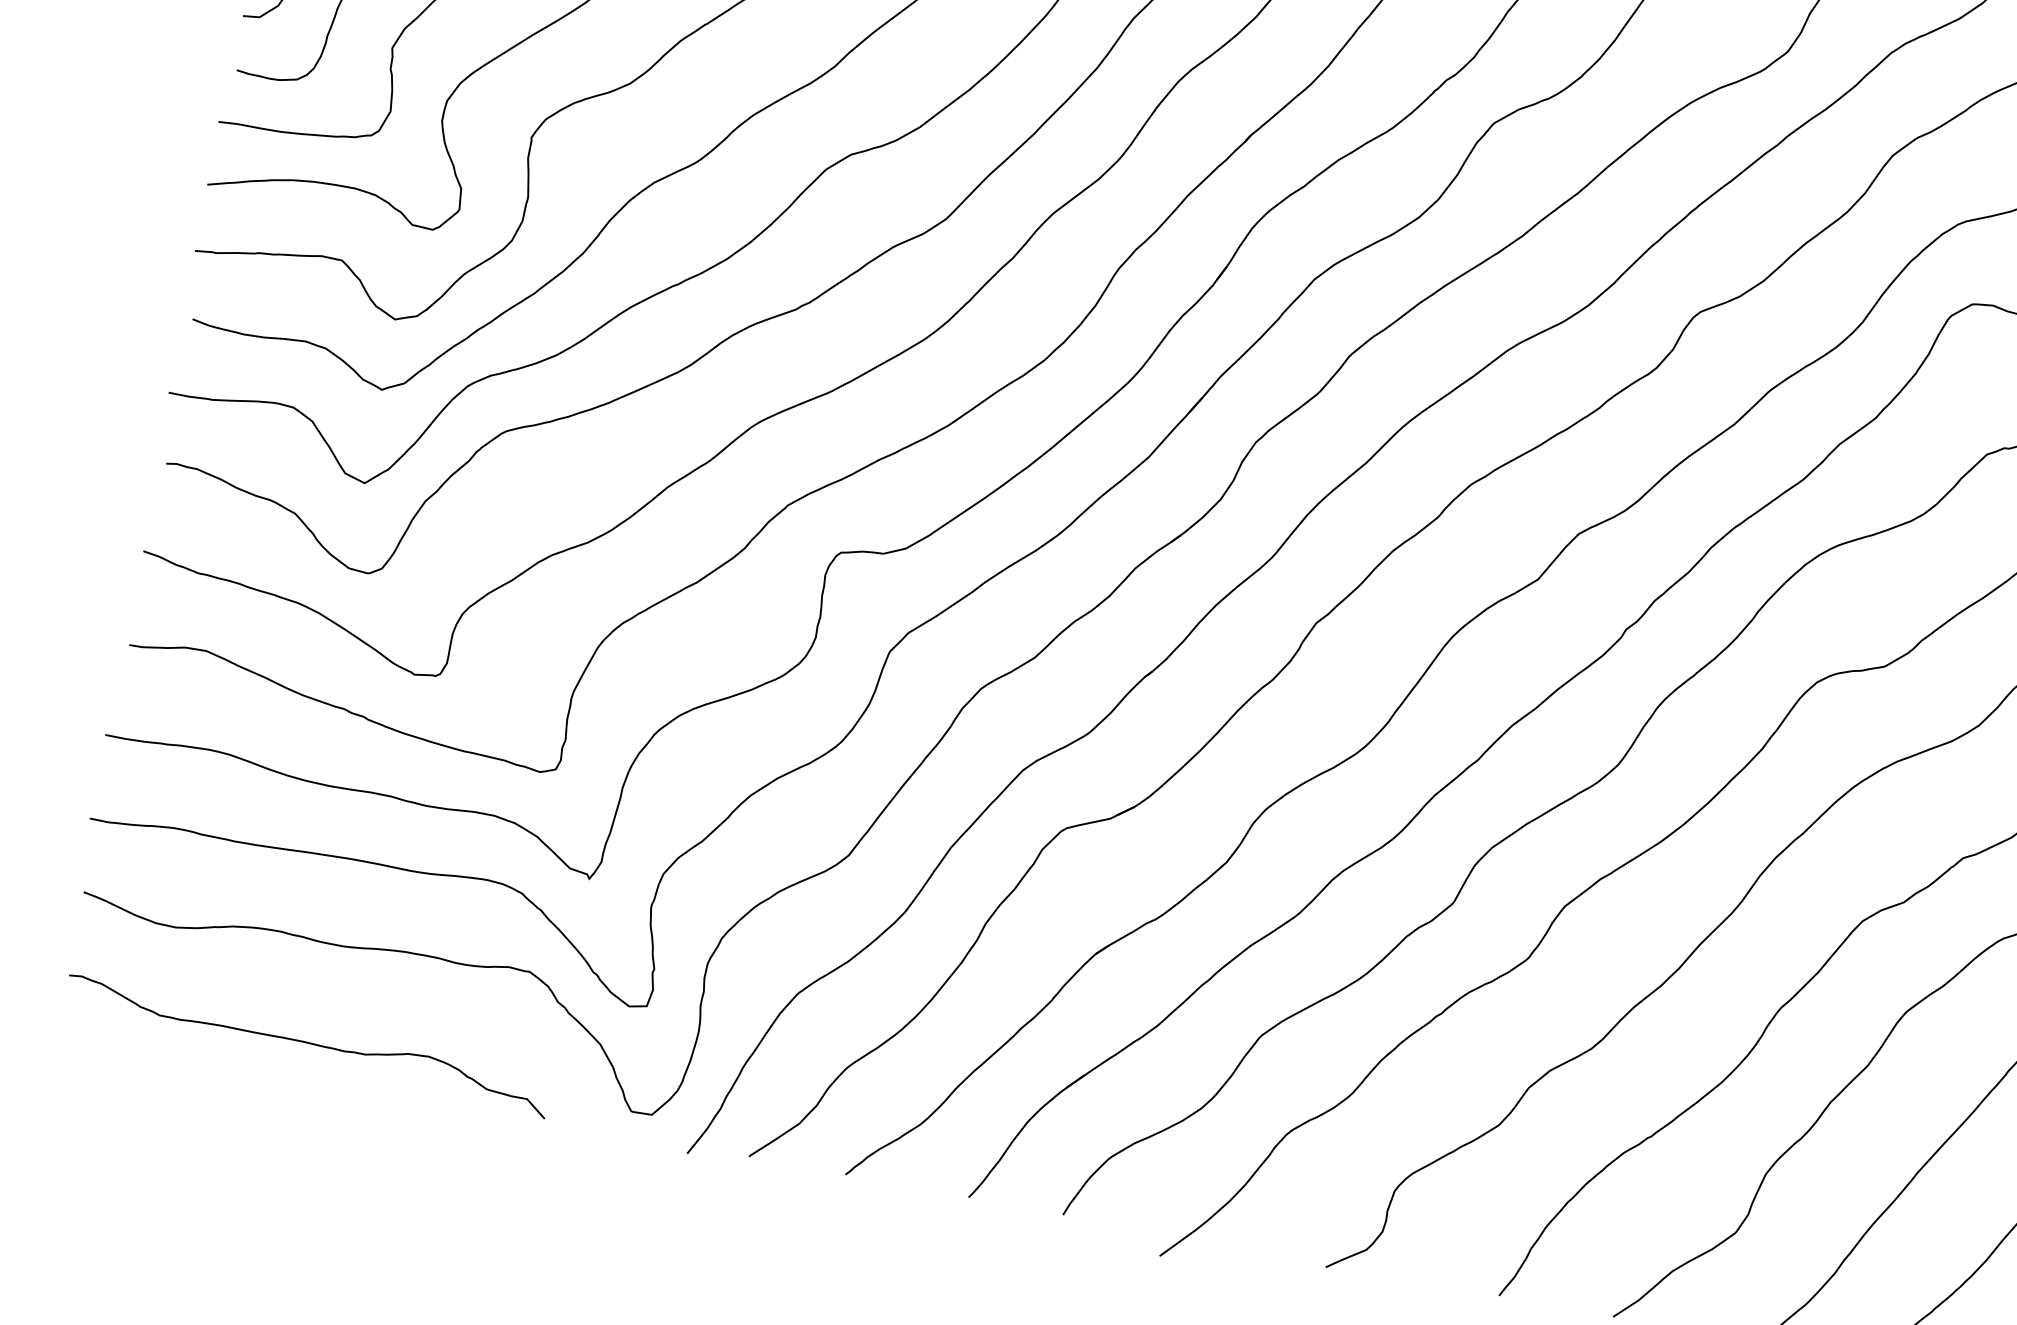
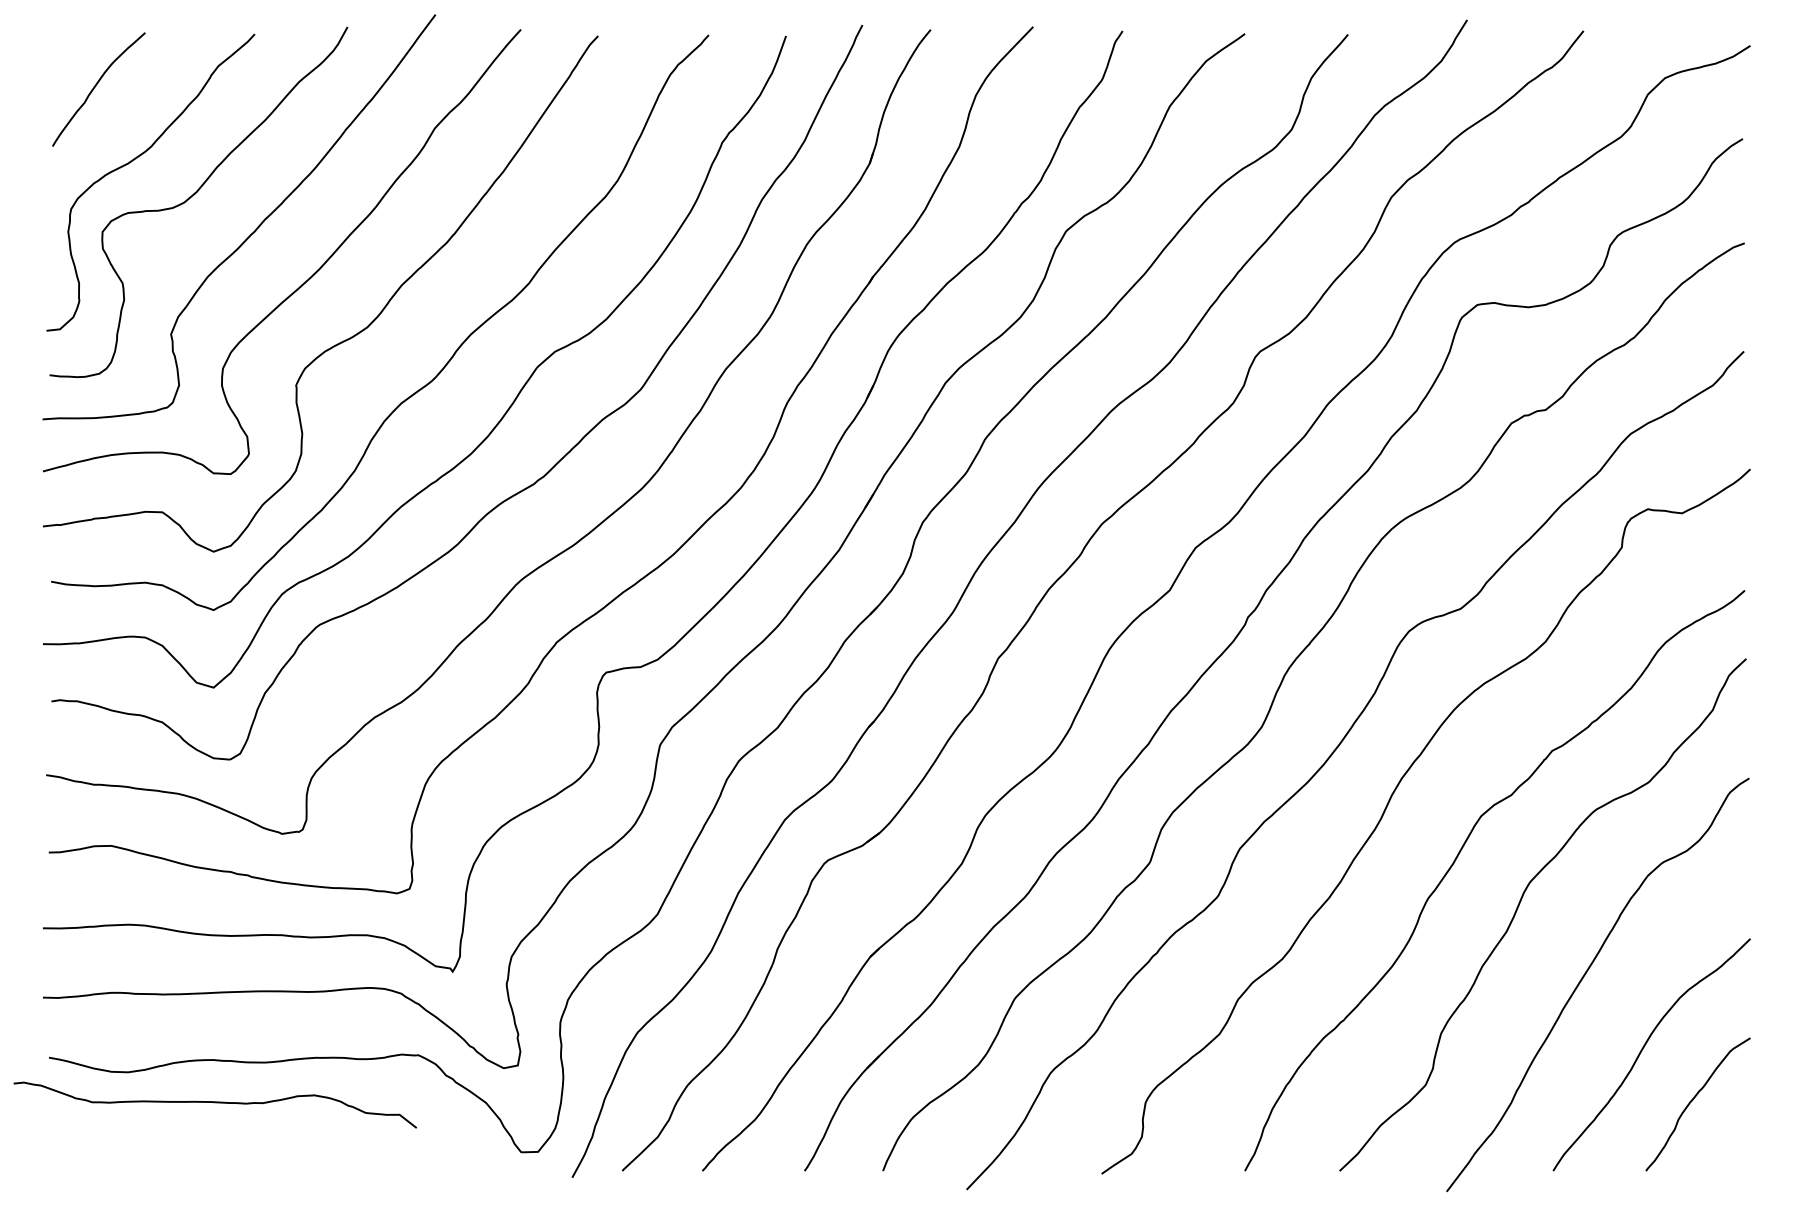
curve: (306, 1044) -> (214, 1103), moved

